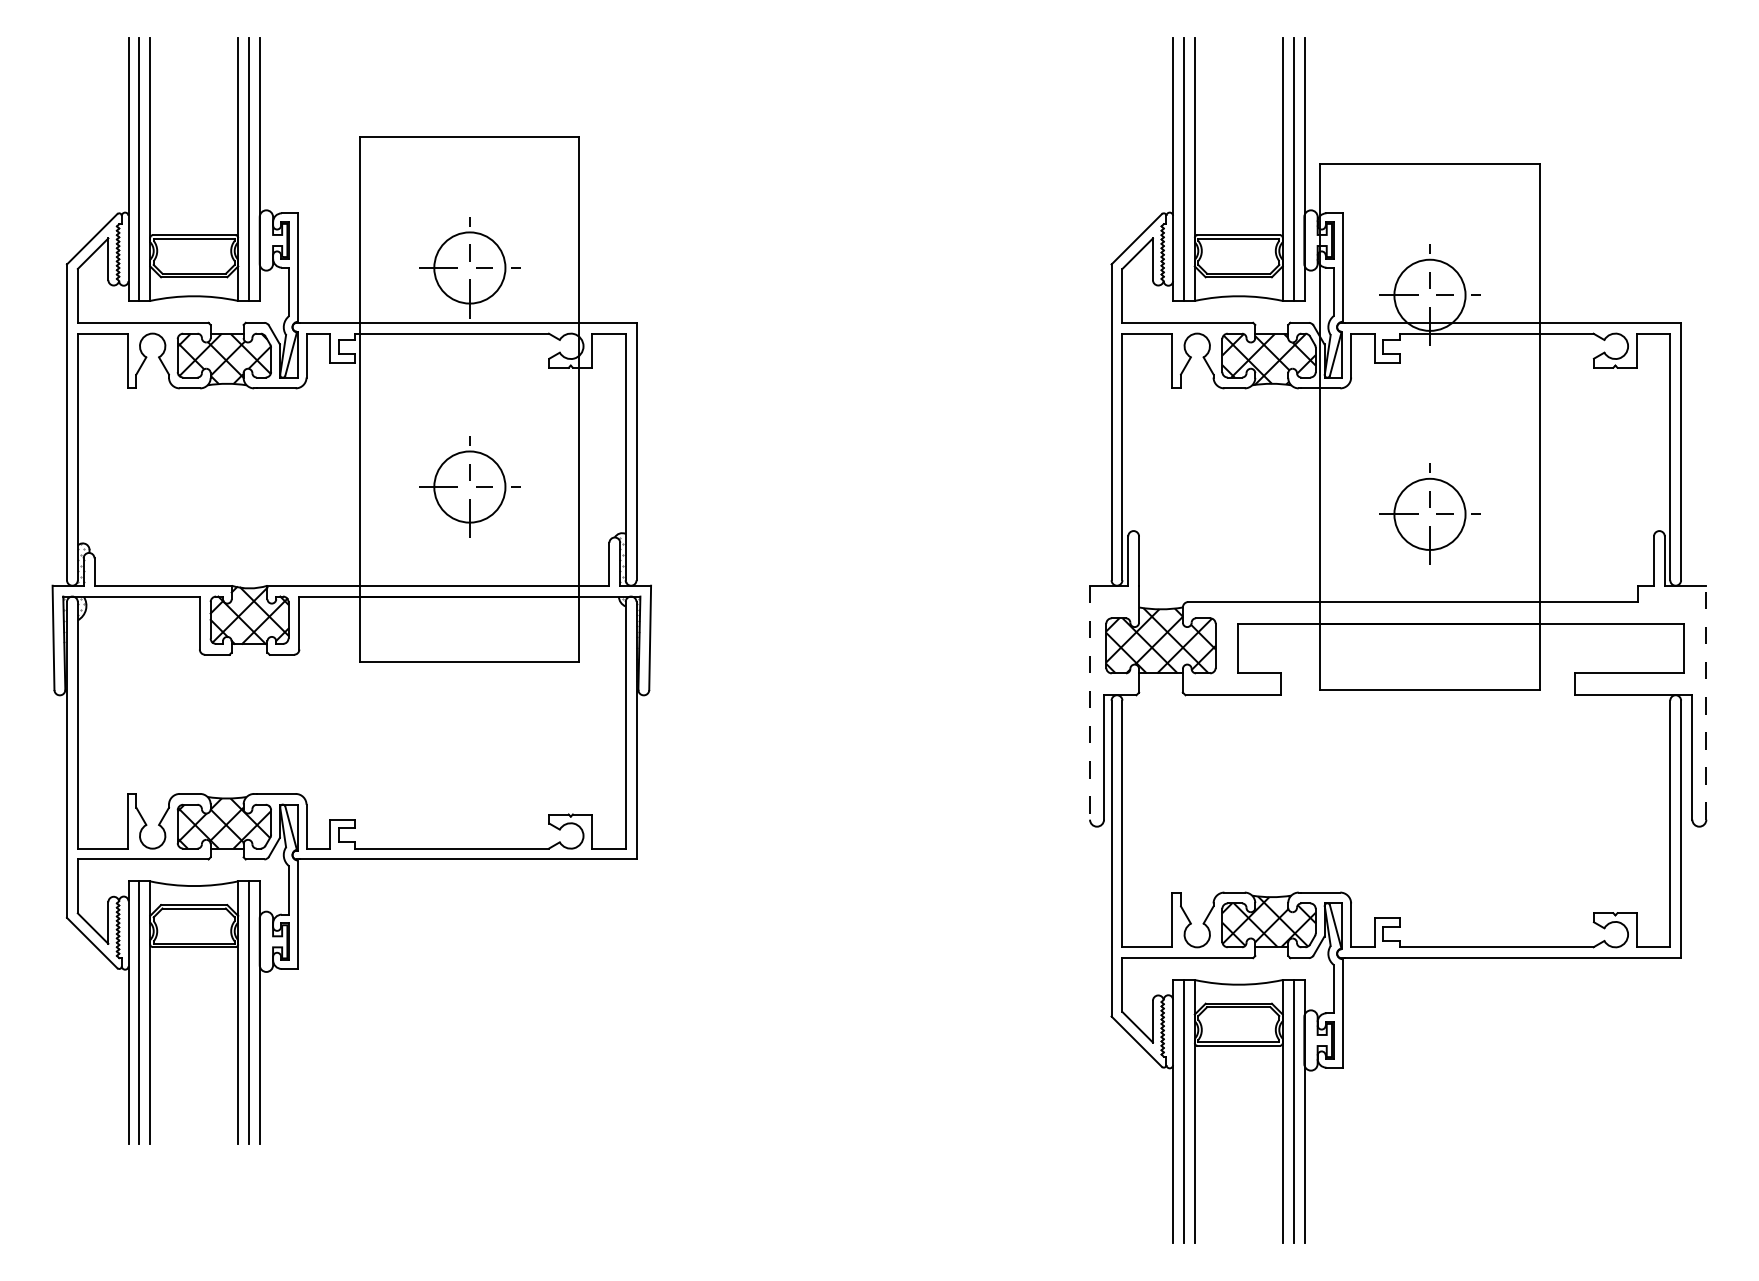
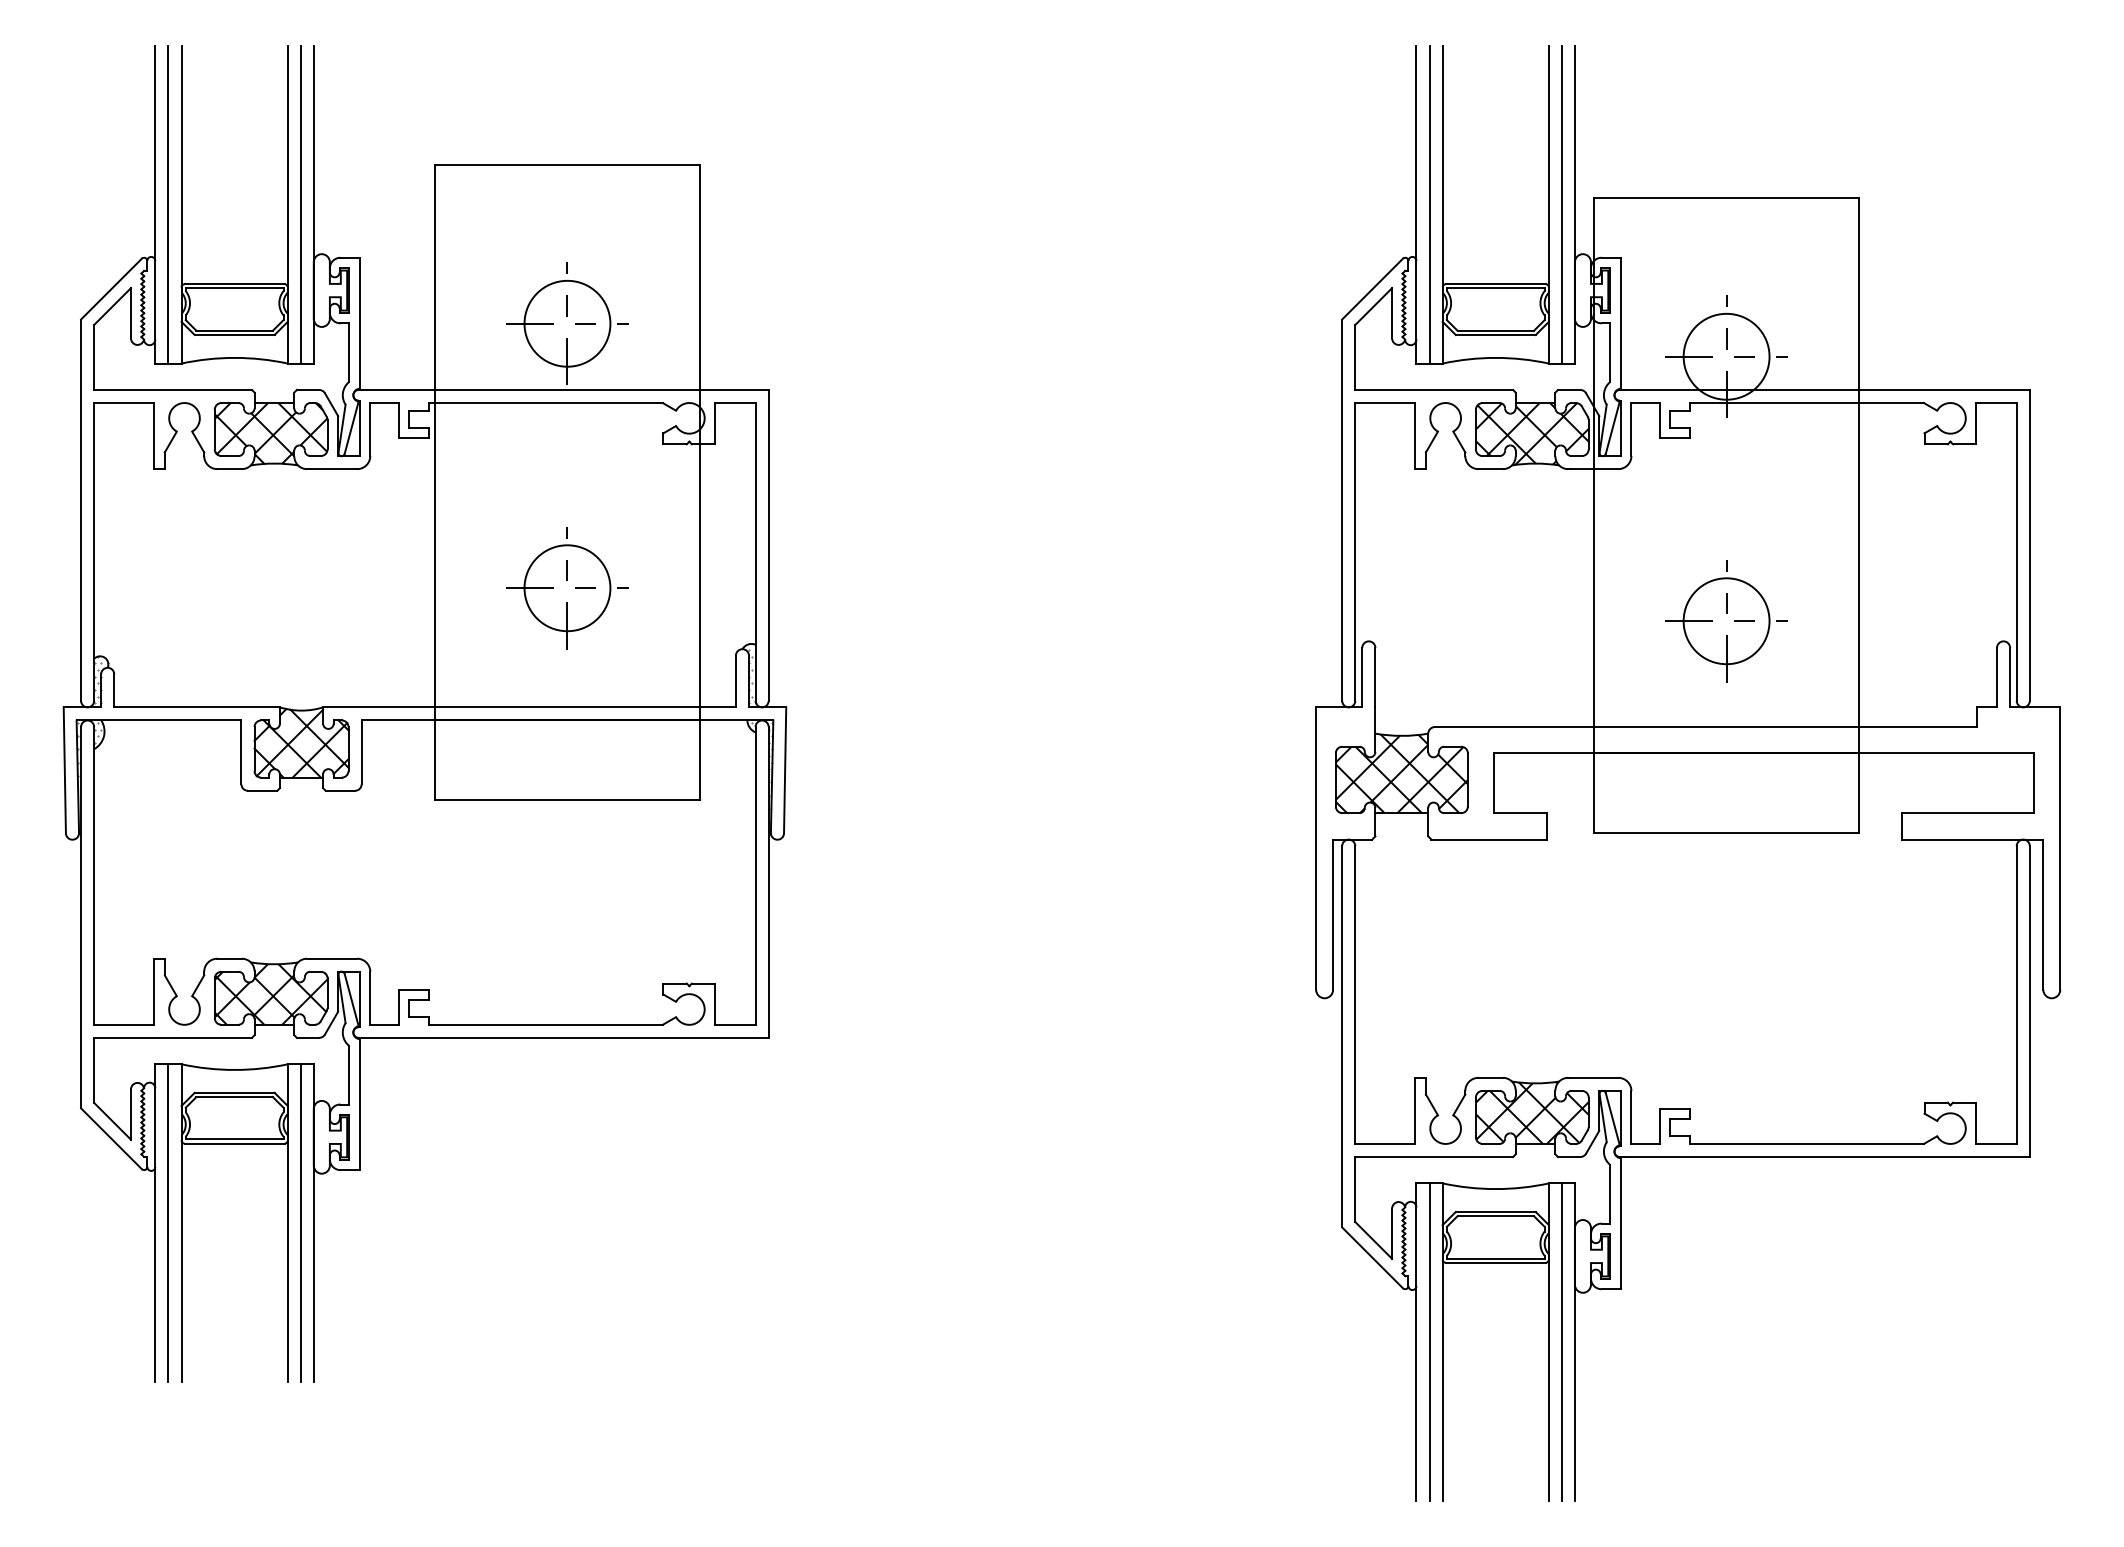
line: (1706, 702) -> (2060, 848), dashed -> solid
line: (1090, 703) -> (1316, 849), dashed -> solid

